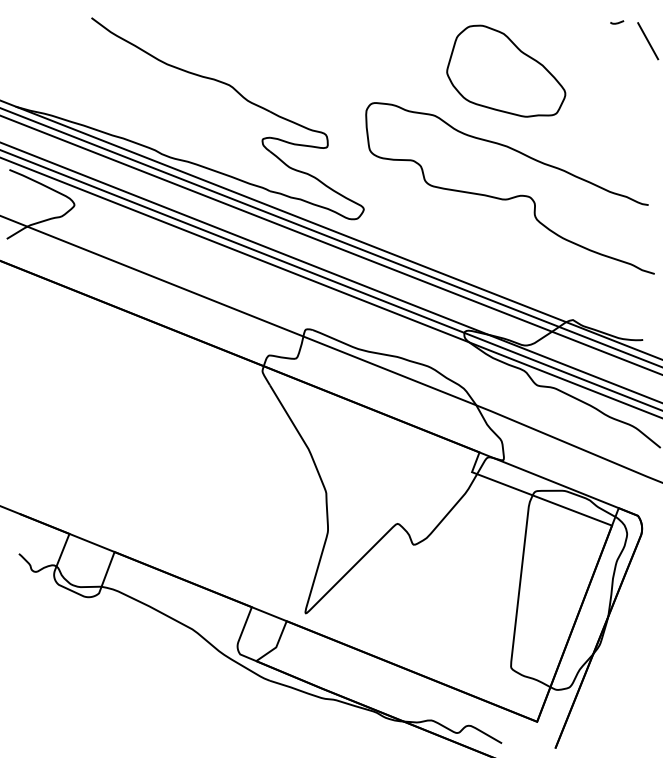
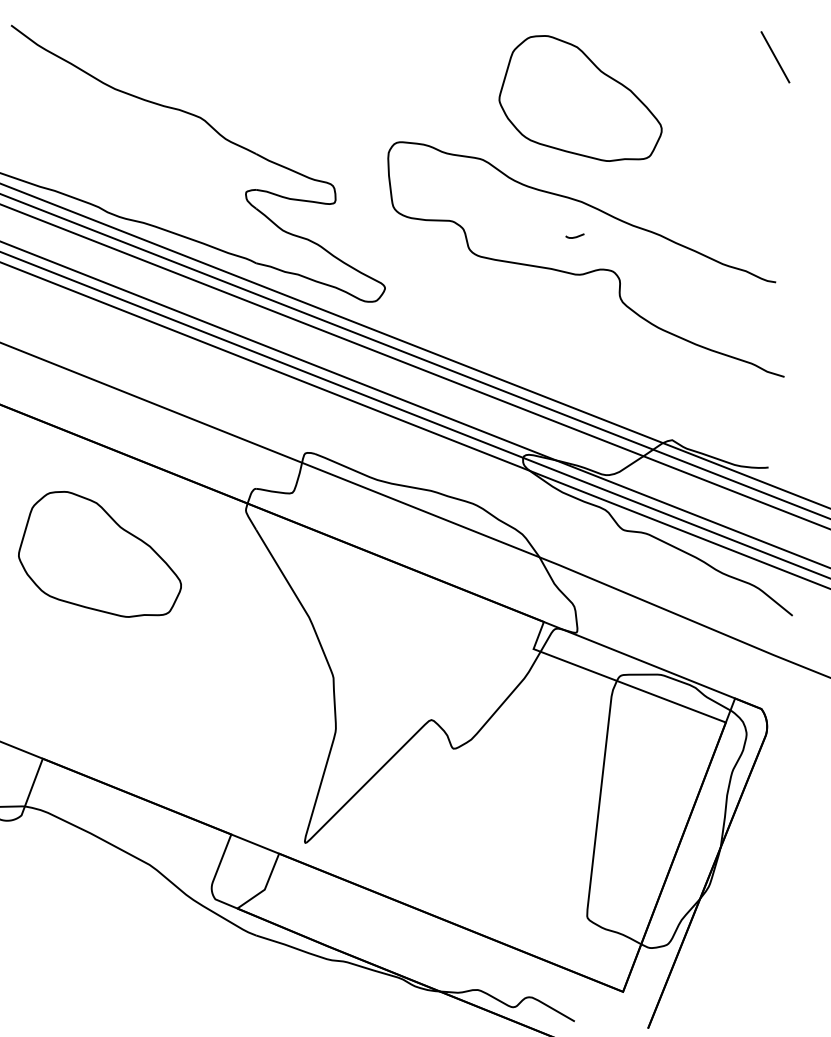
curve: (617, 22) -> (575, 236), moved
part: (156, 402) -> (100, 553), added

